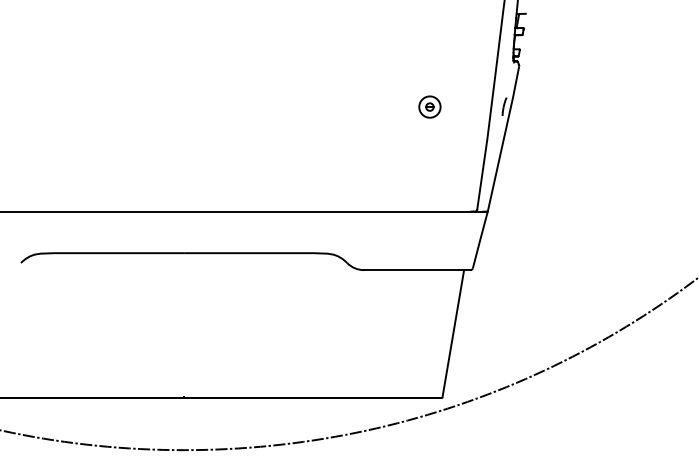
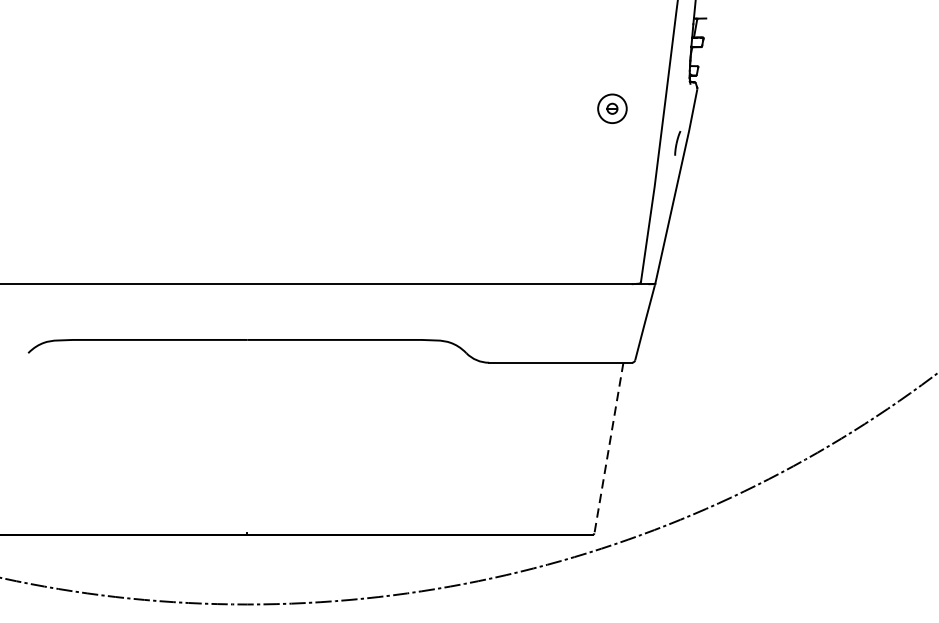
part: (429, 106) -> (611, 108), moved
line: (453, 334) -> (609, 449), solid -> dashed

